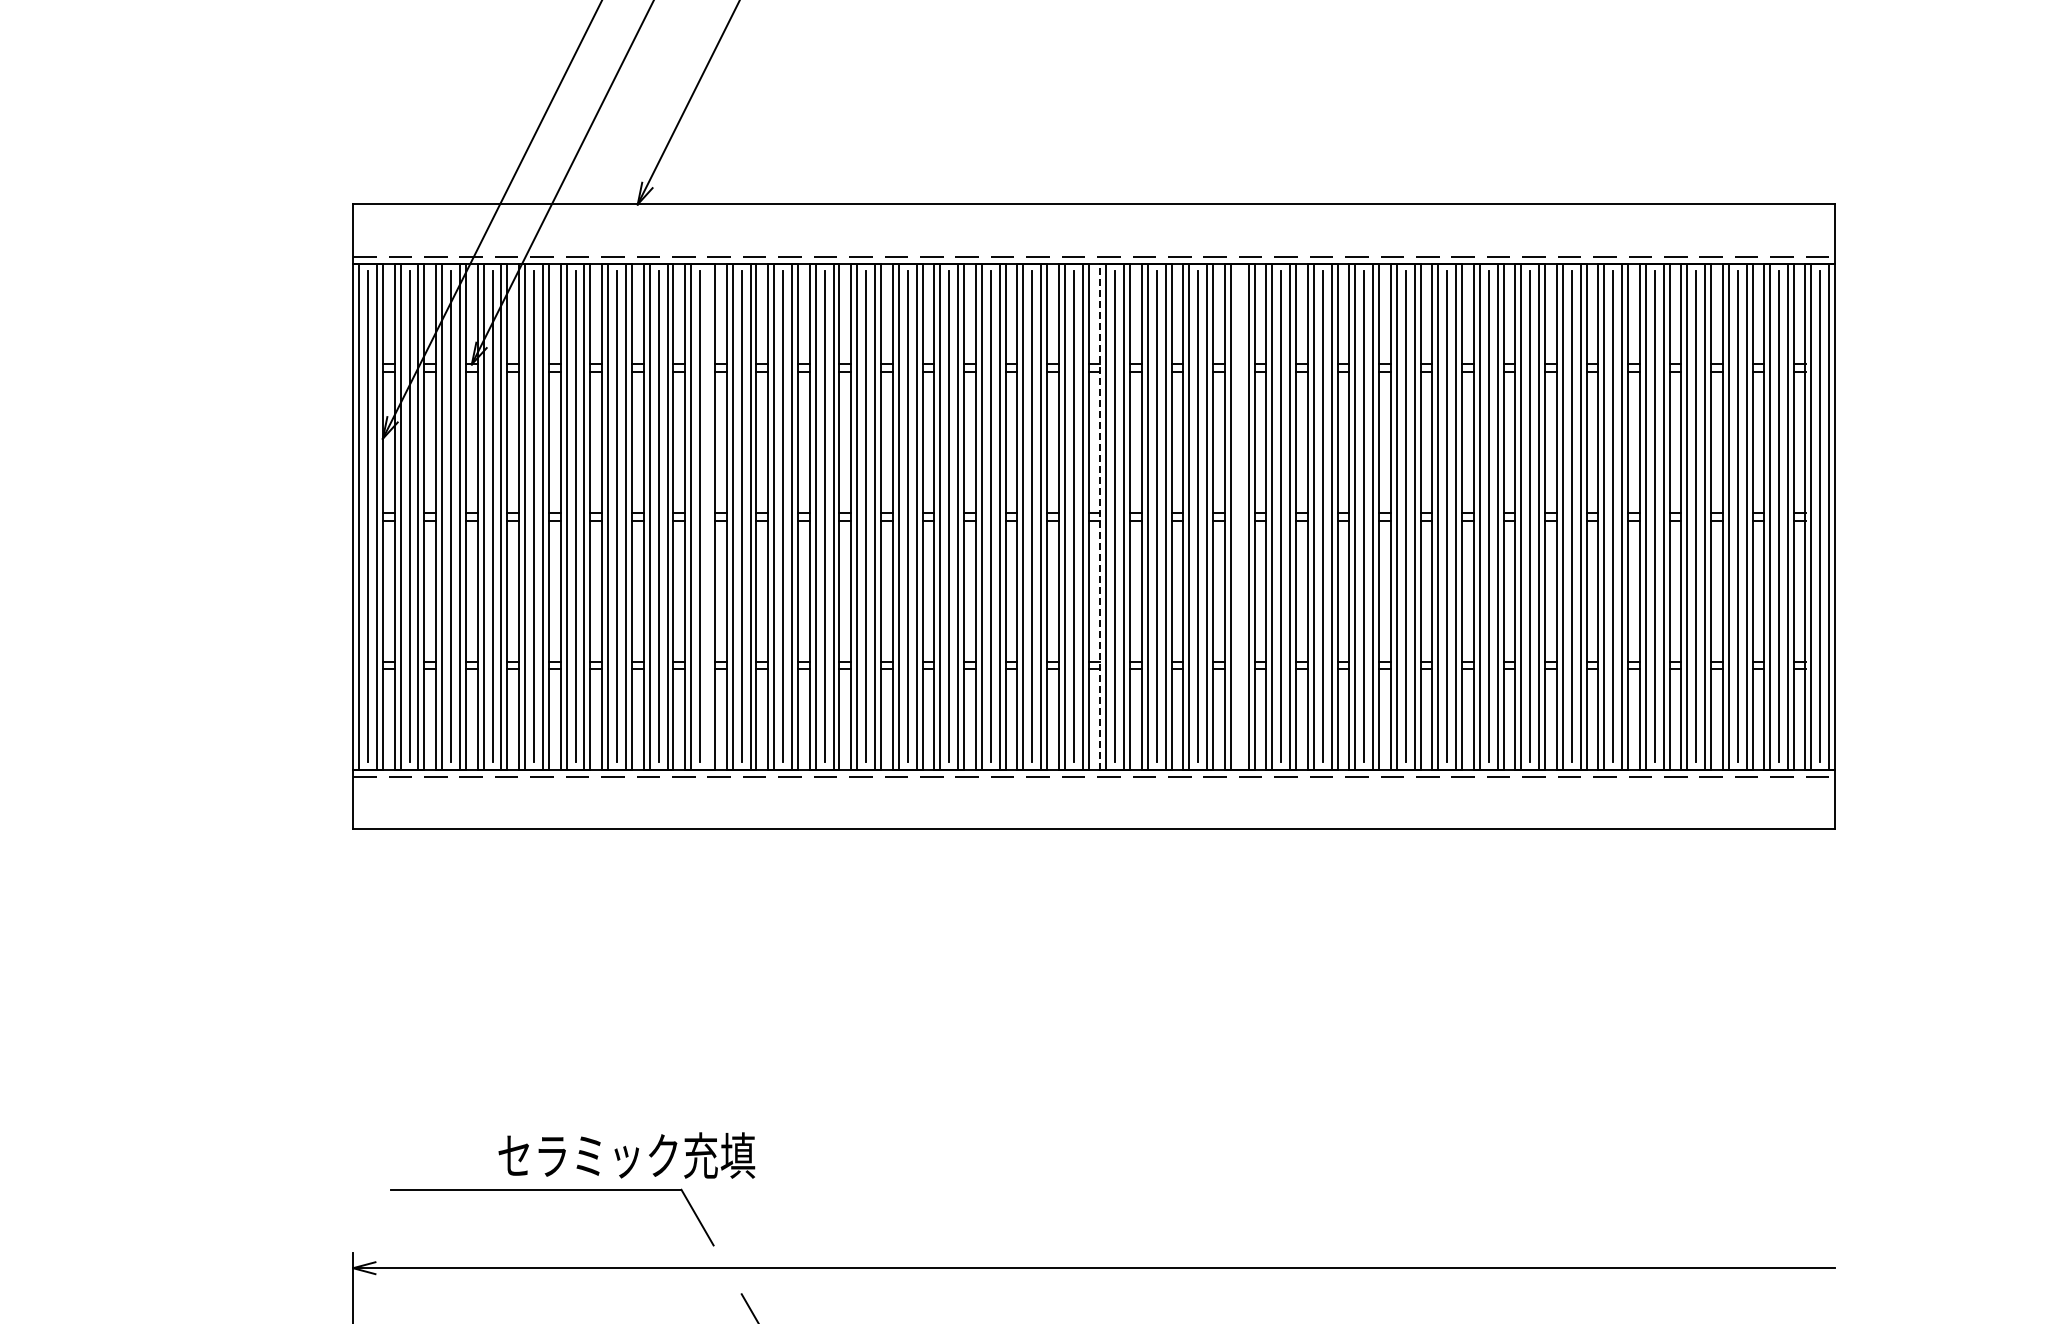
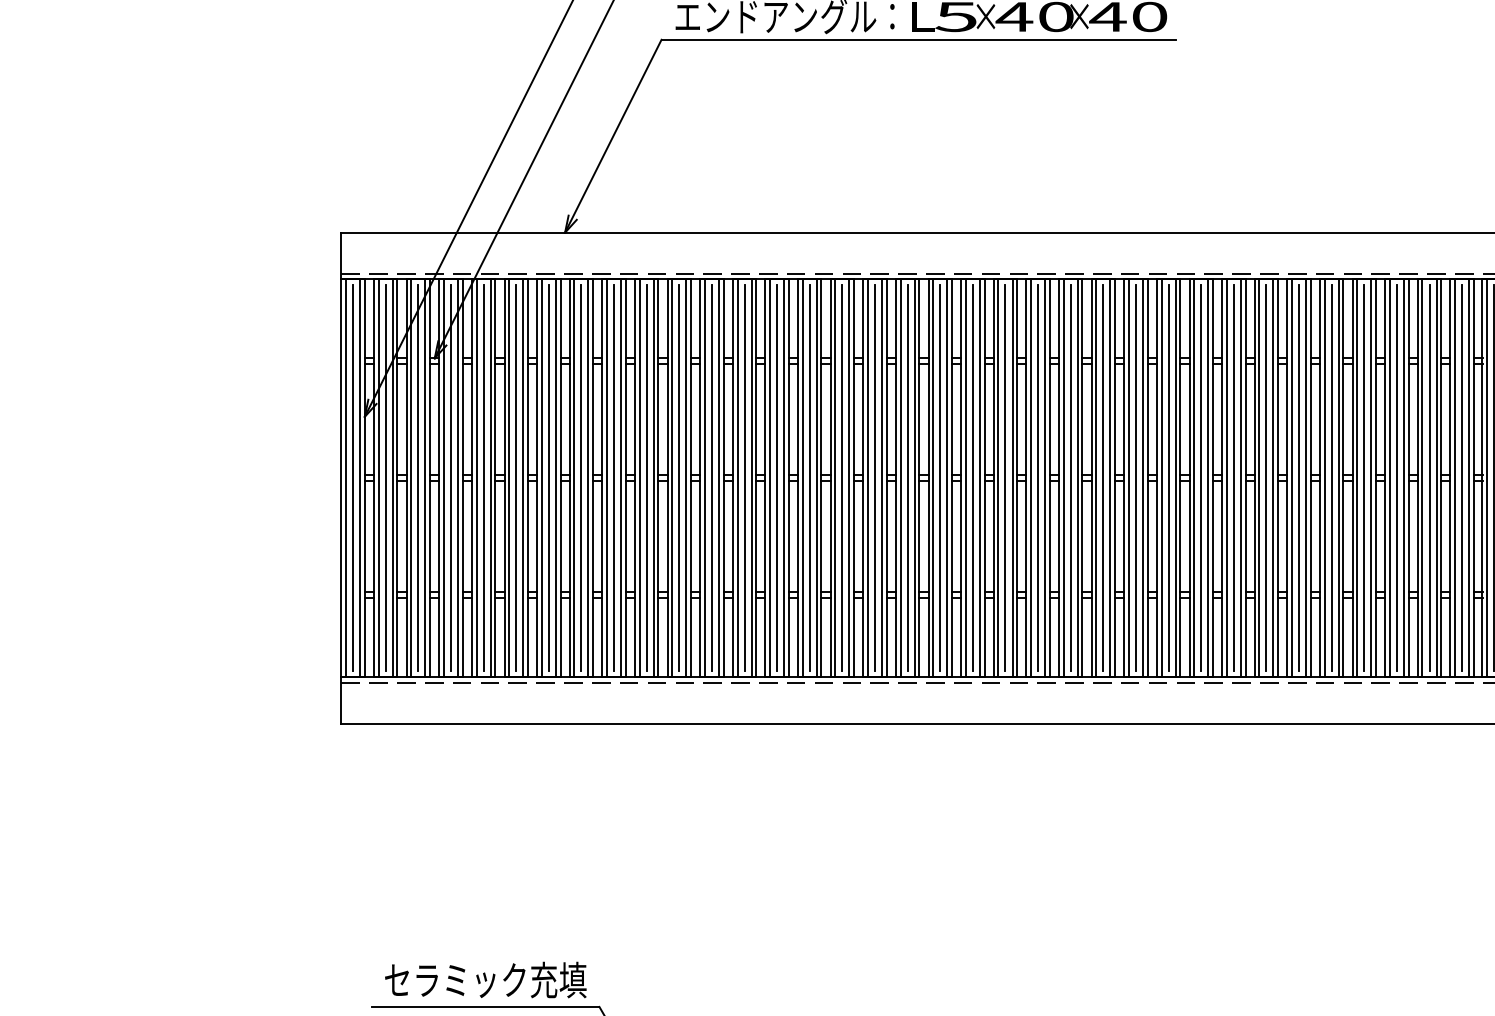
line: (709, 516) -> (621, 477), added
line: (1100, 516) -> (928, 477), dashed -> solid
line: (1239, 516) -> (1037, 477), added
text: (626, 1155) -> (485, 980), moved

